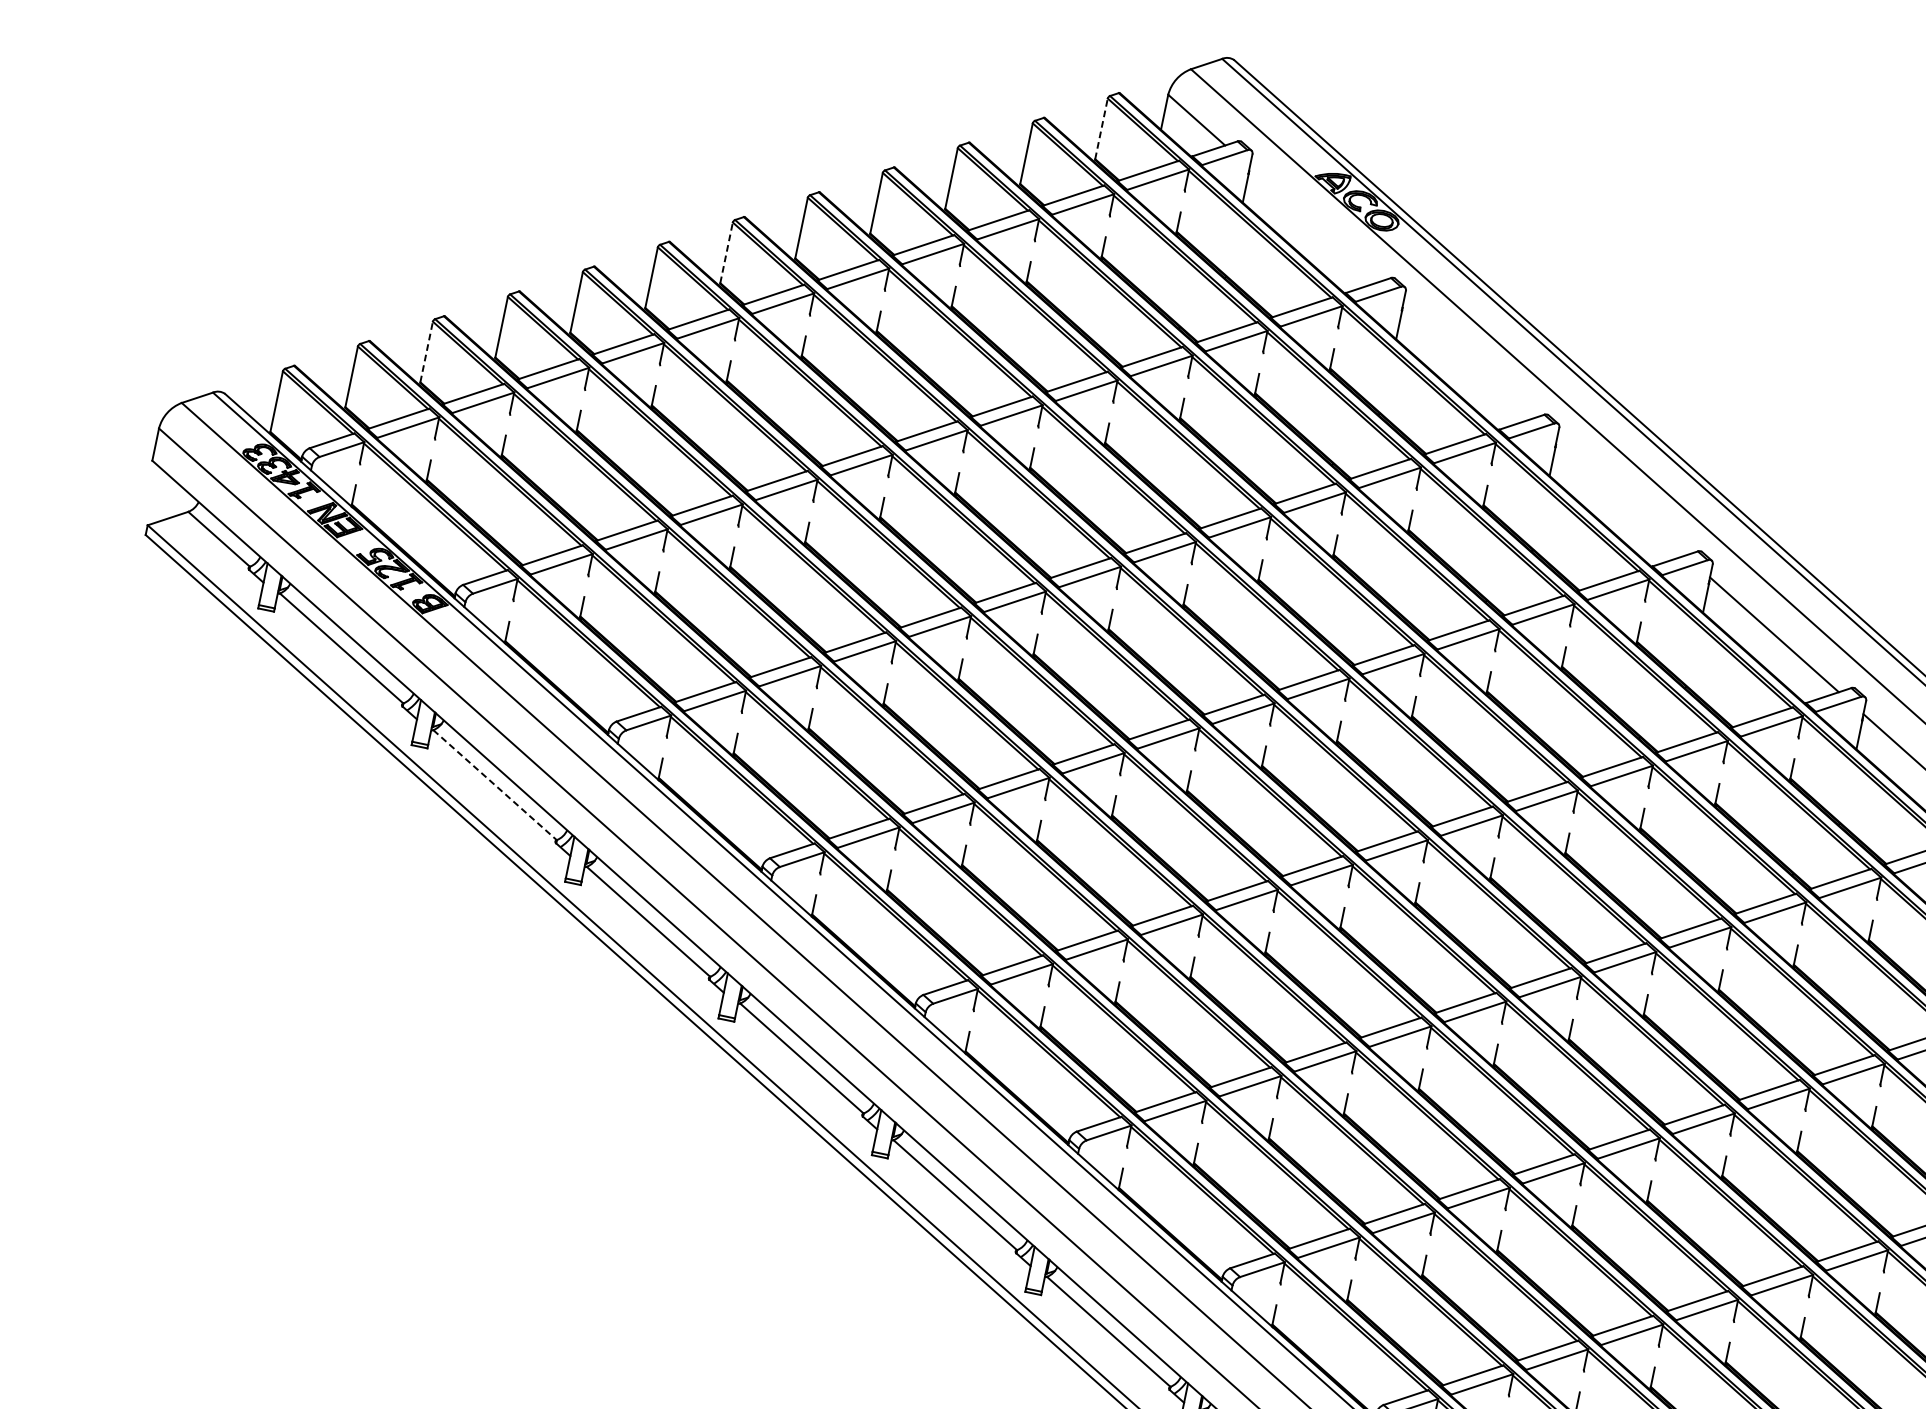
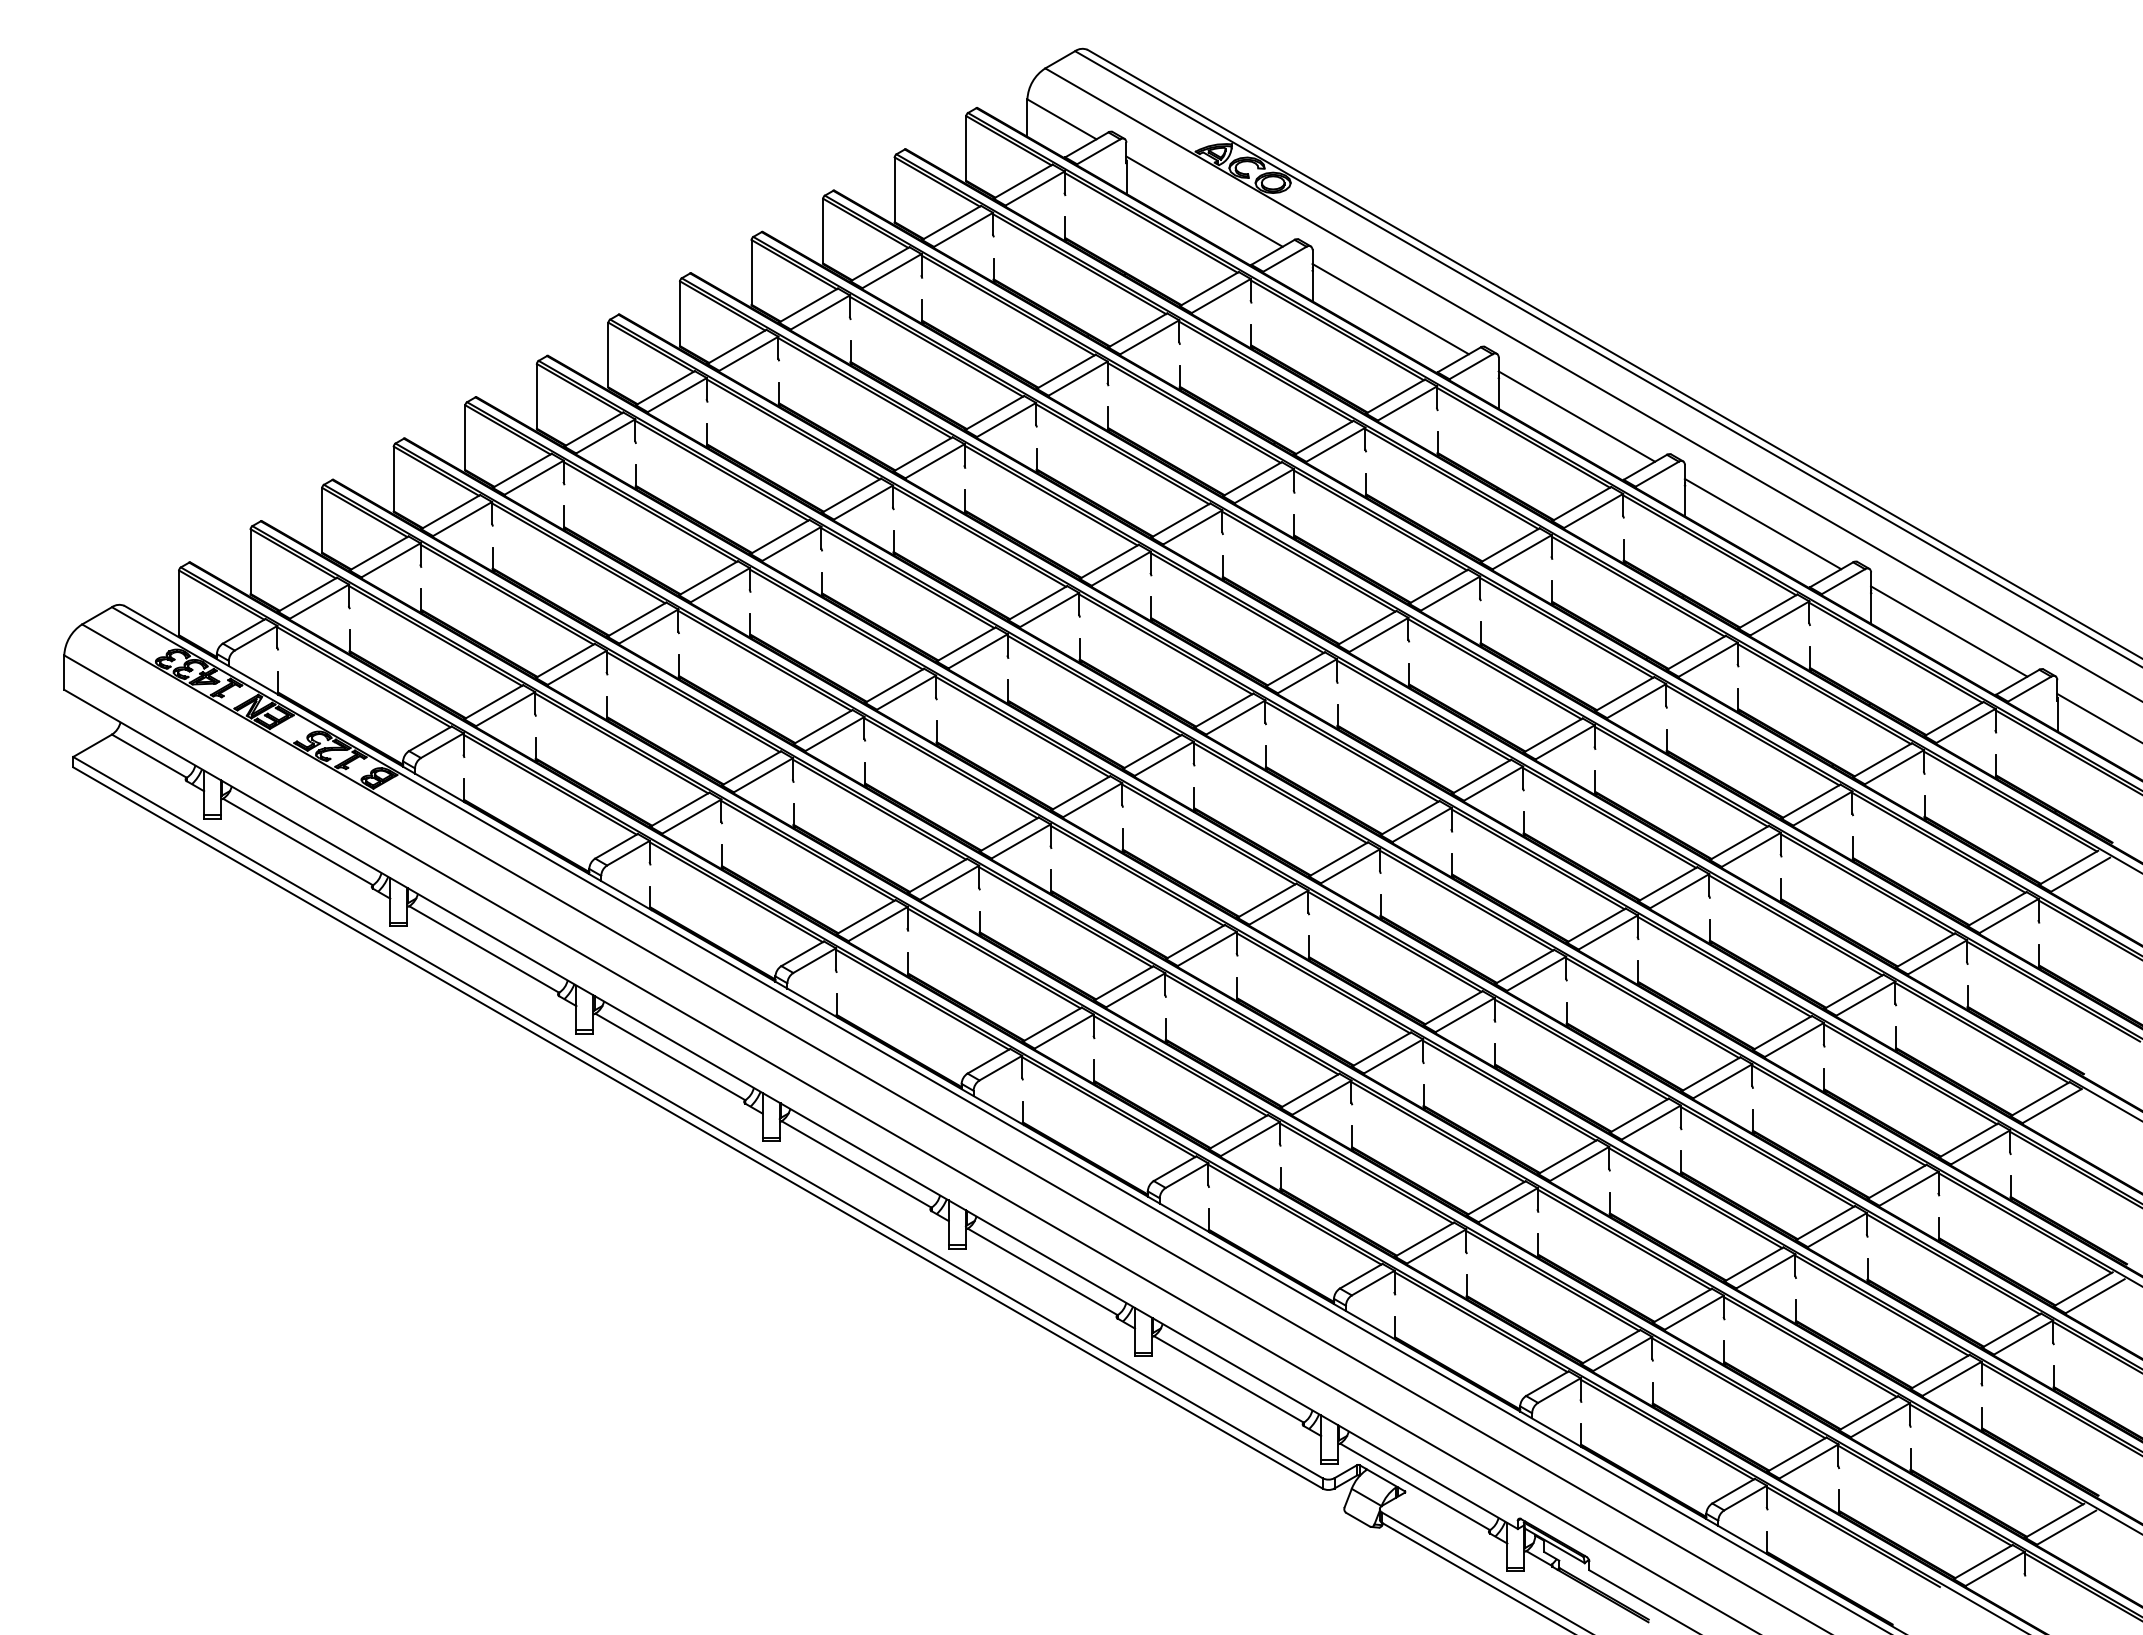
line: (1101, 127) -> (966, 147), dashed -> solid
line: (1314, 224) -> (1204, 201), added
line: (726, 252) -> (608, 354), dashed -> solid
line: (427, 351) -> (322, 519), dashed -> solid
line: (1467, 360) -> (1390, 308), added
line: (1620, 497) -> (1576, 416), added
line: (495, 785) -> (484, 949), dashed -> solid

